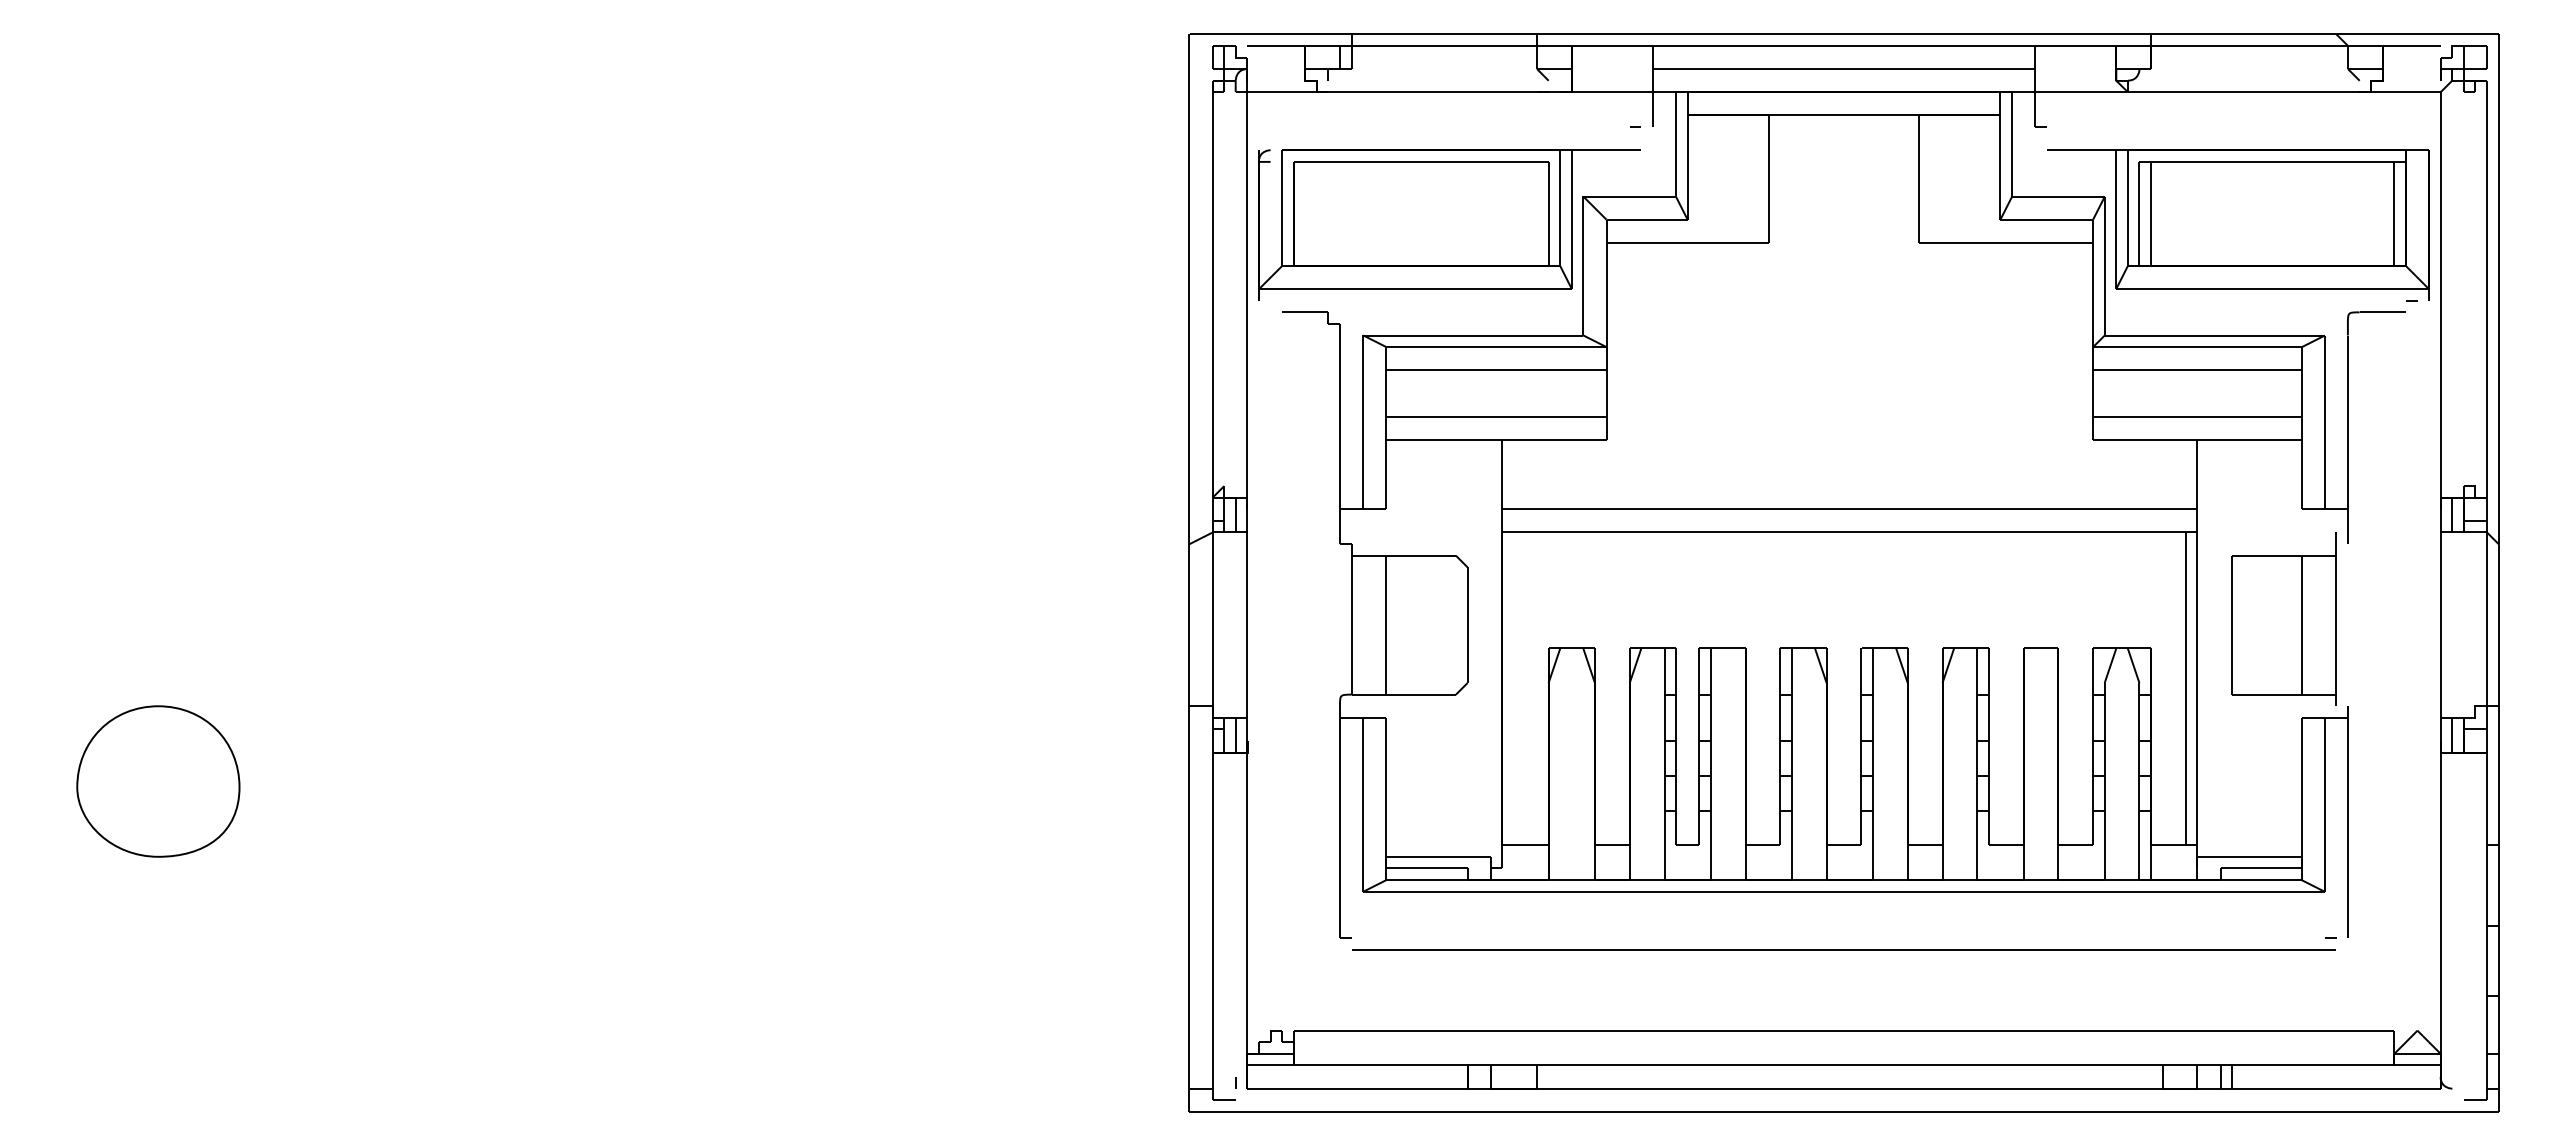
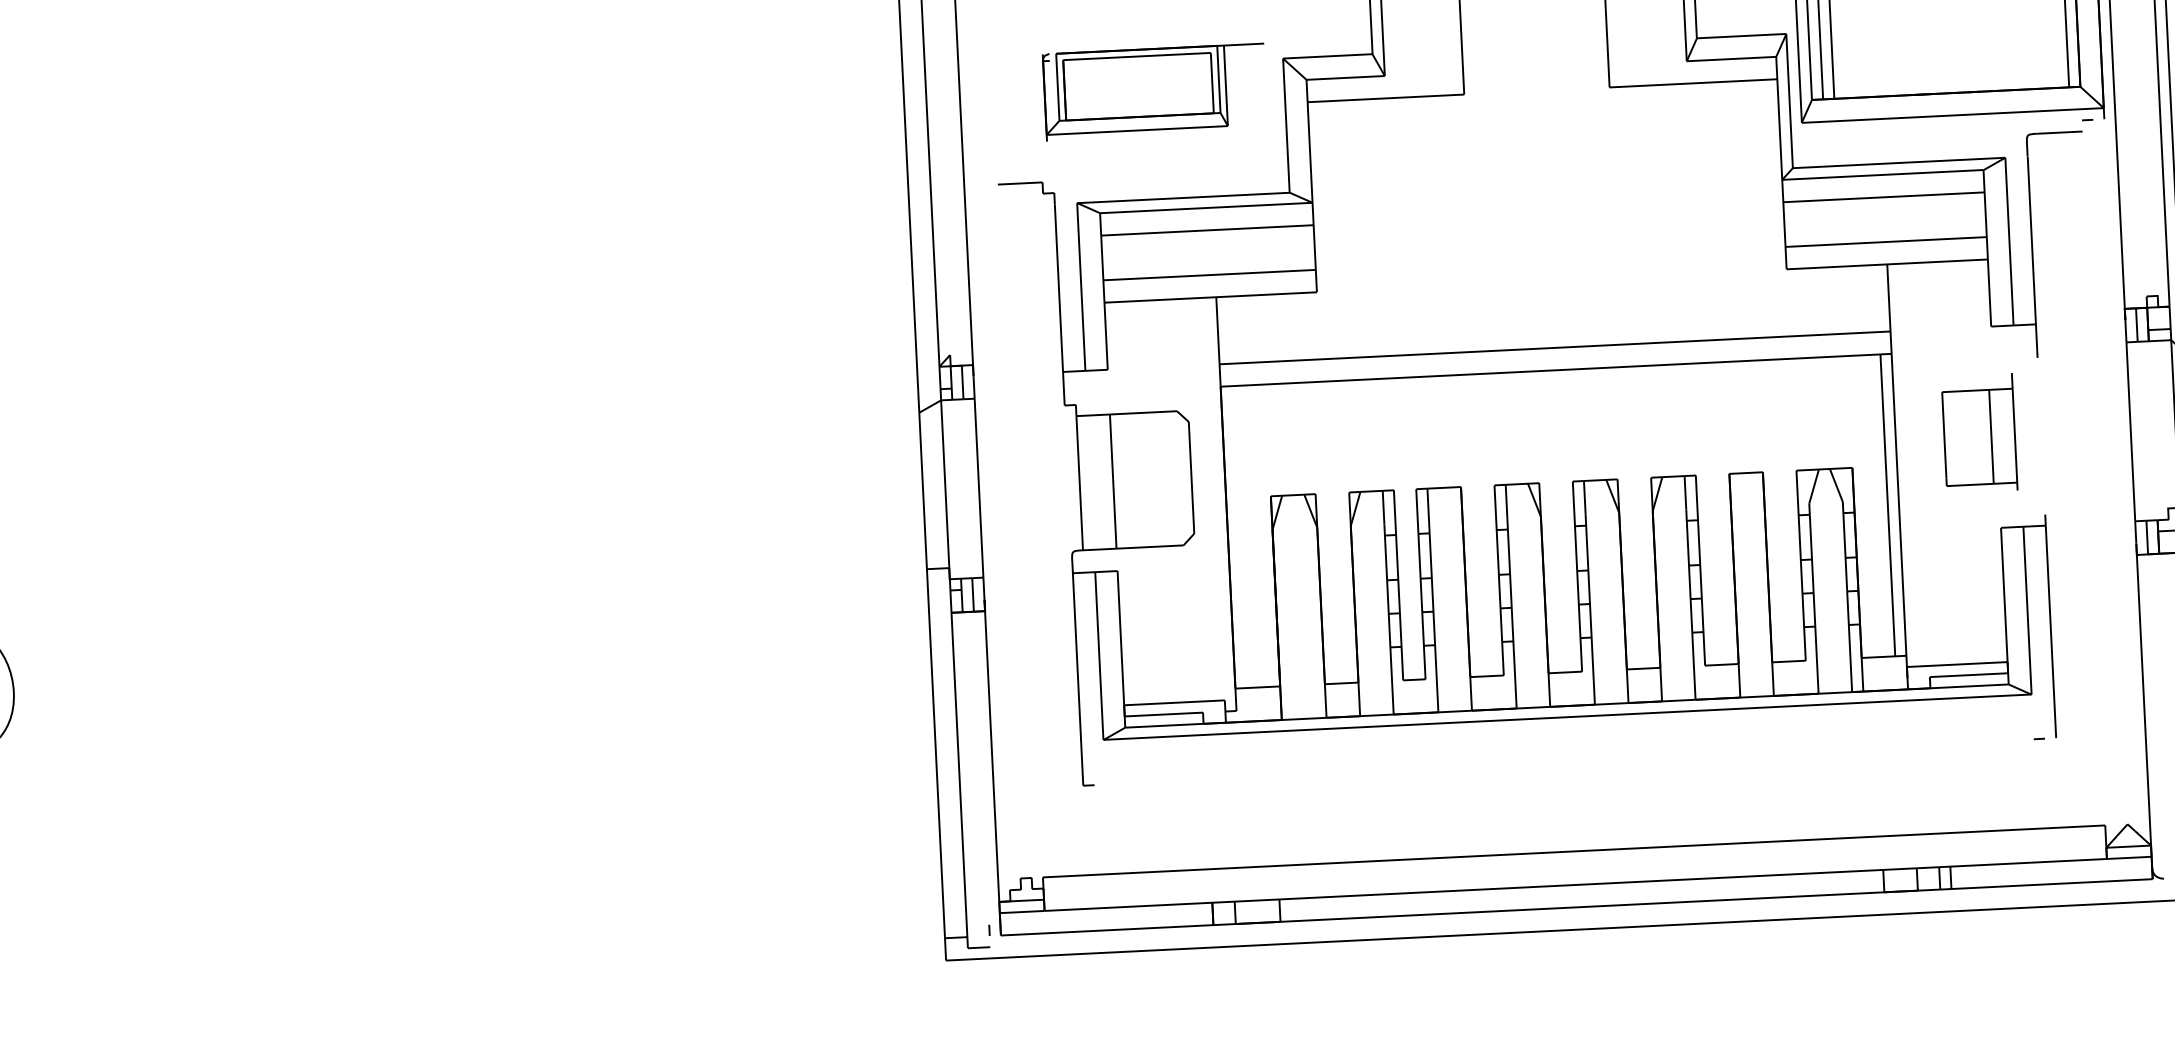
part: (1449, 224) -> (1155, 91), size x0.6
part: (2283, 618) -> (1978, 432), size x0.7
line: (1843, 949) -> (1569, 773), removed

